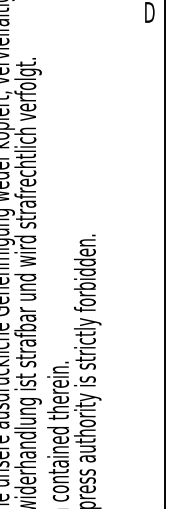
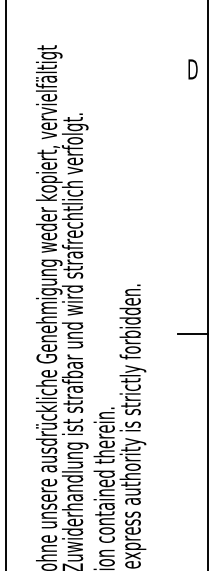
line: (149, 285) -> (192, 333), added

